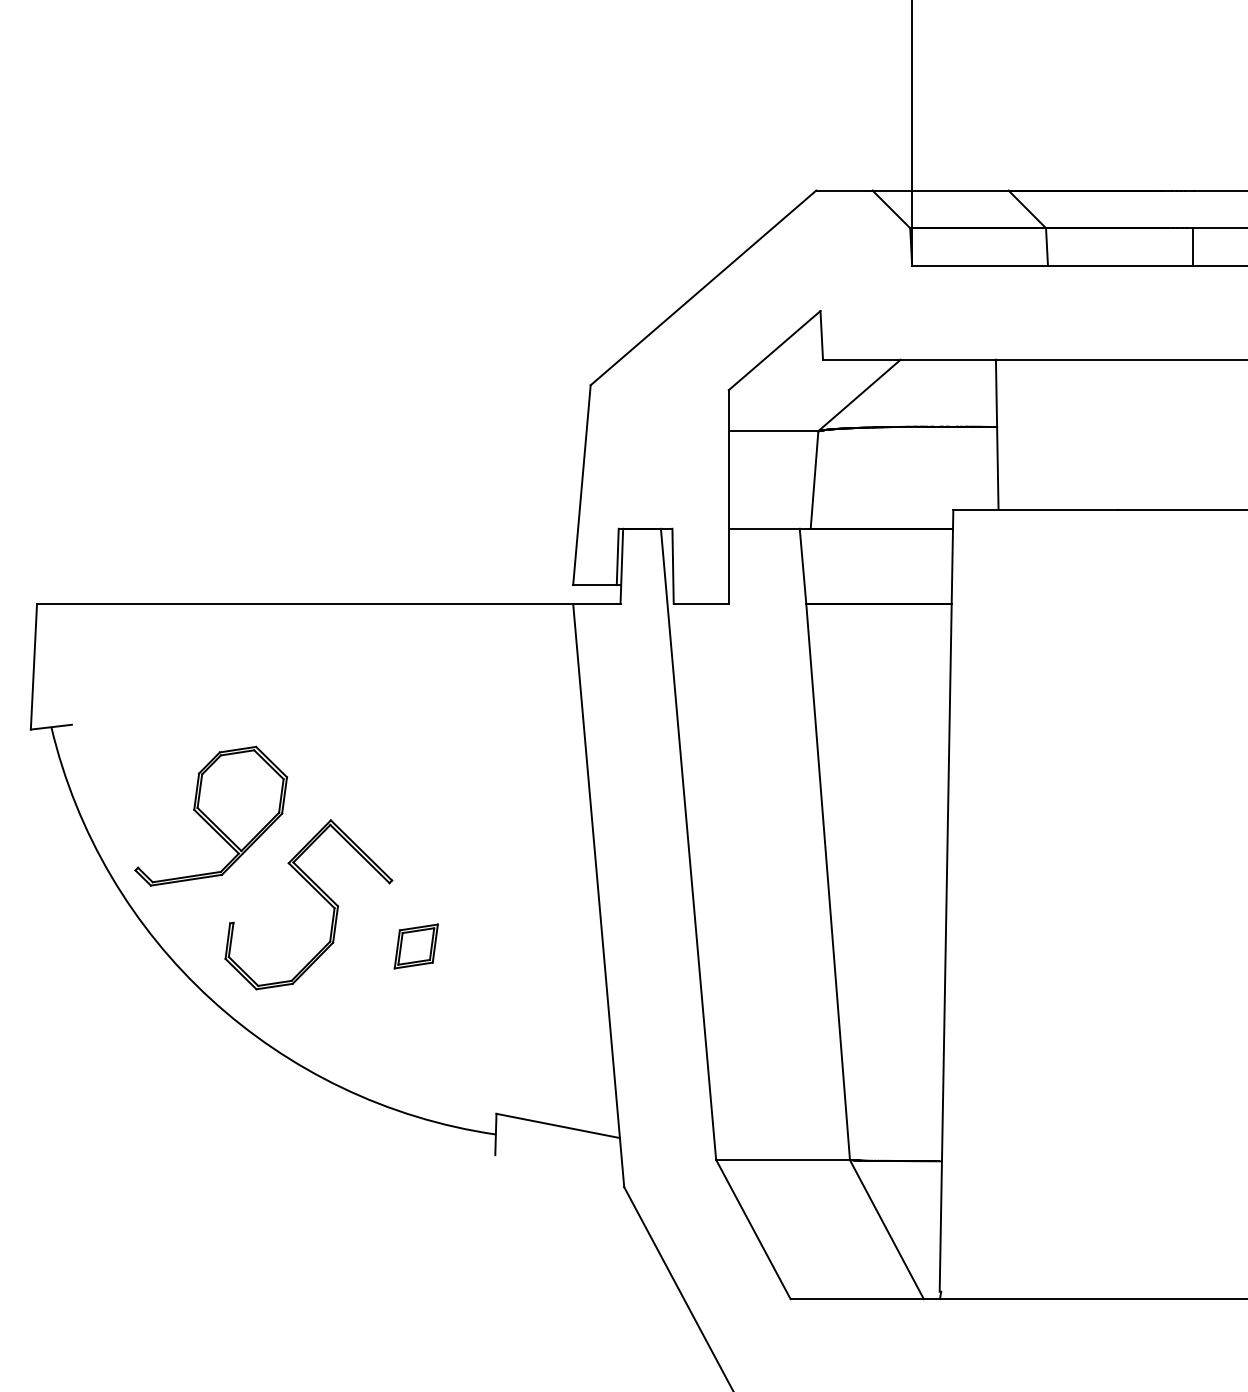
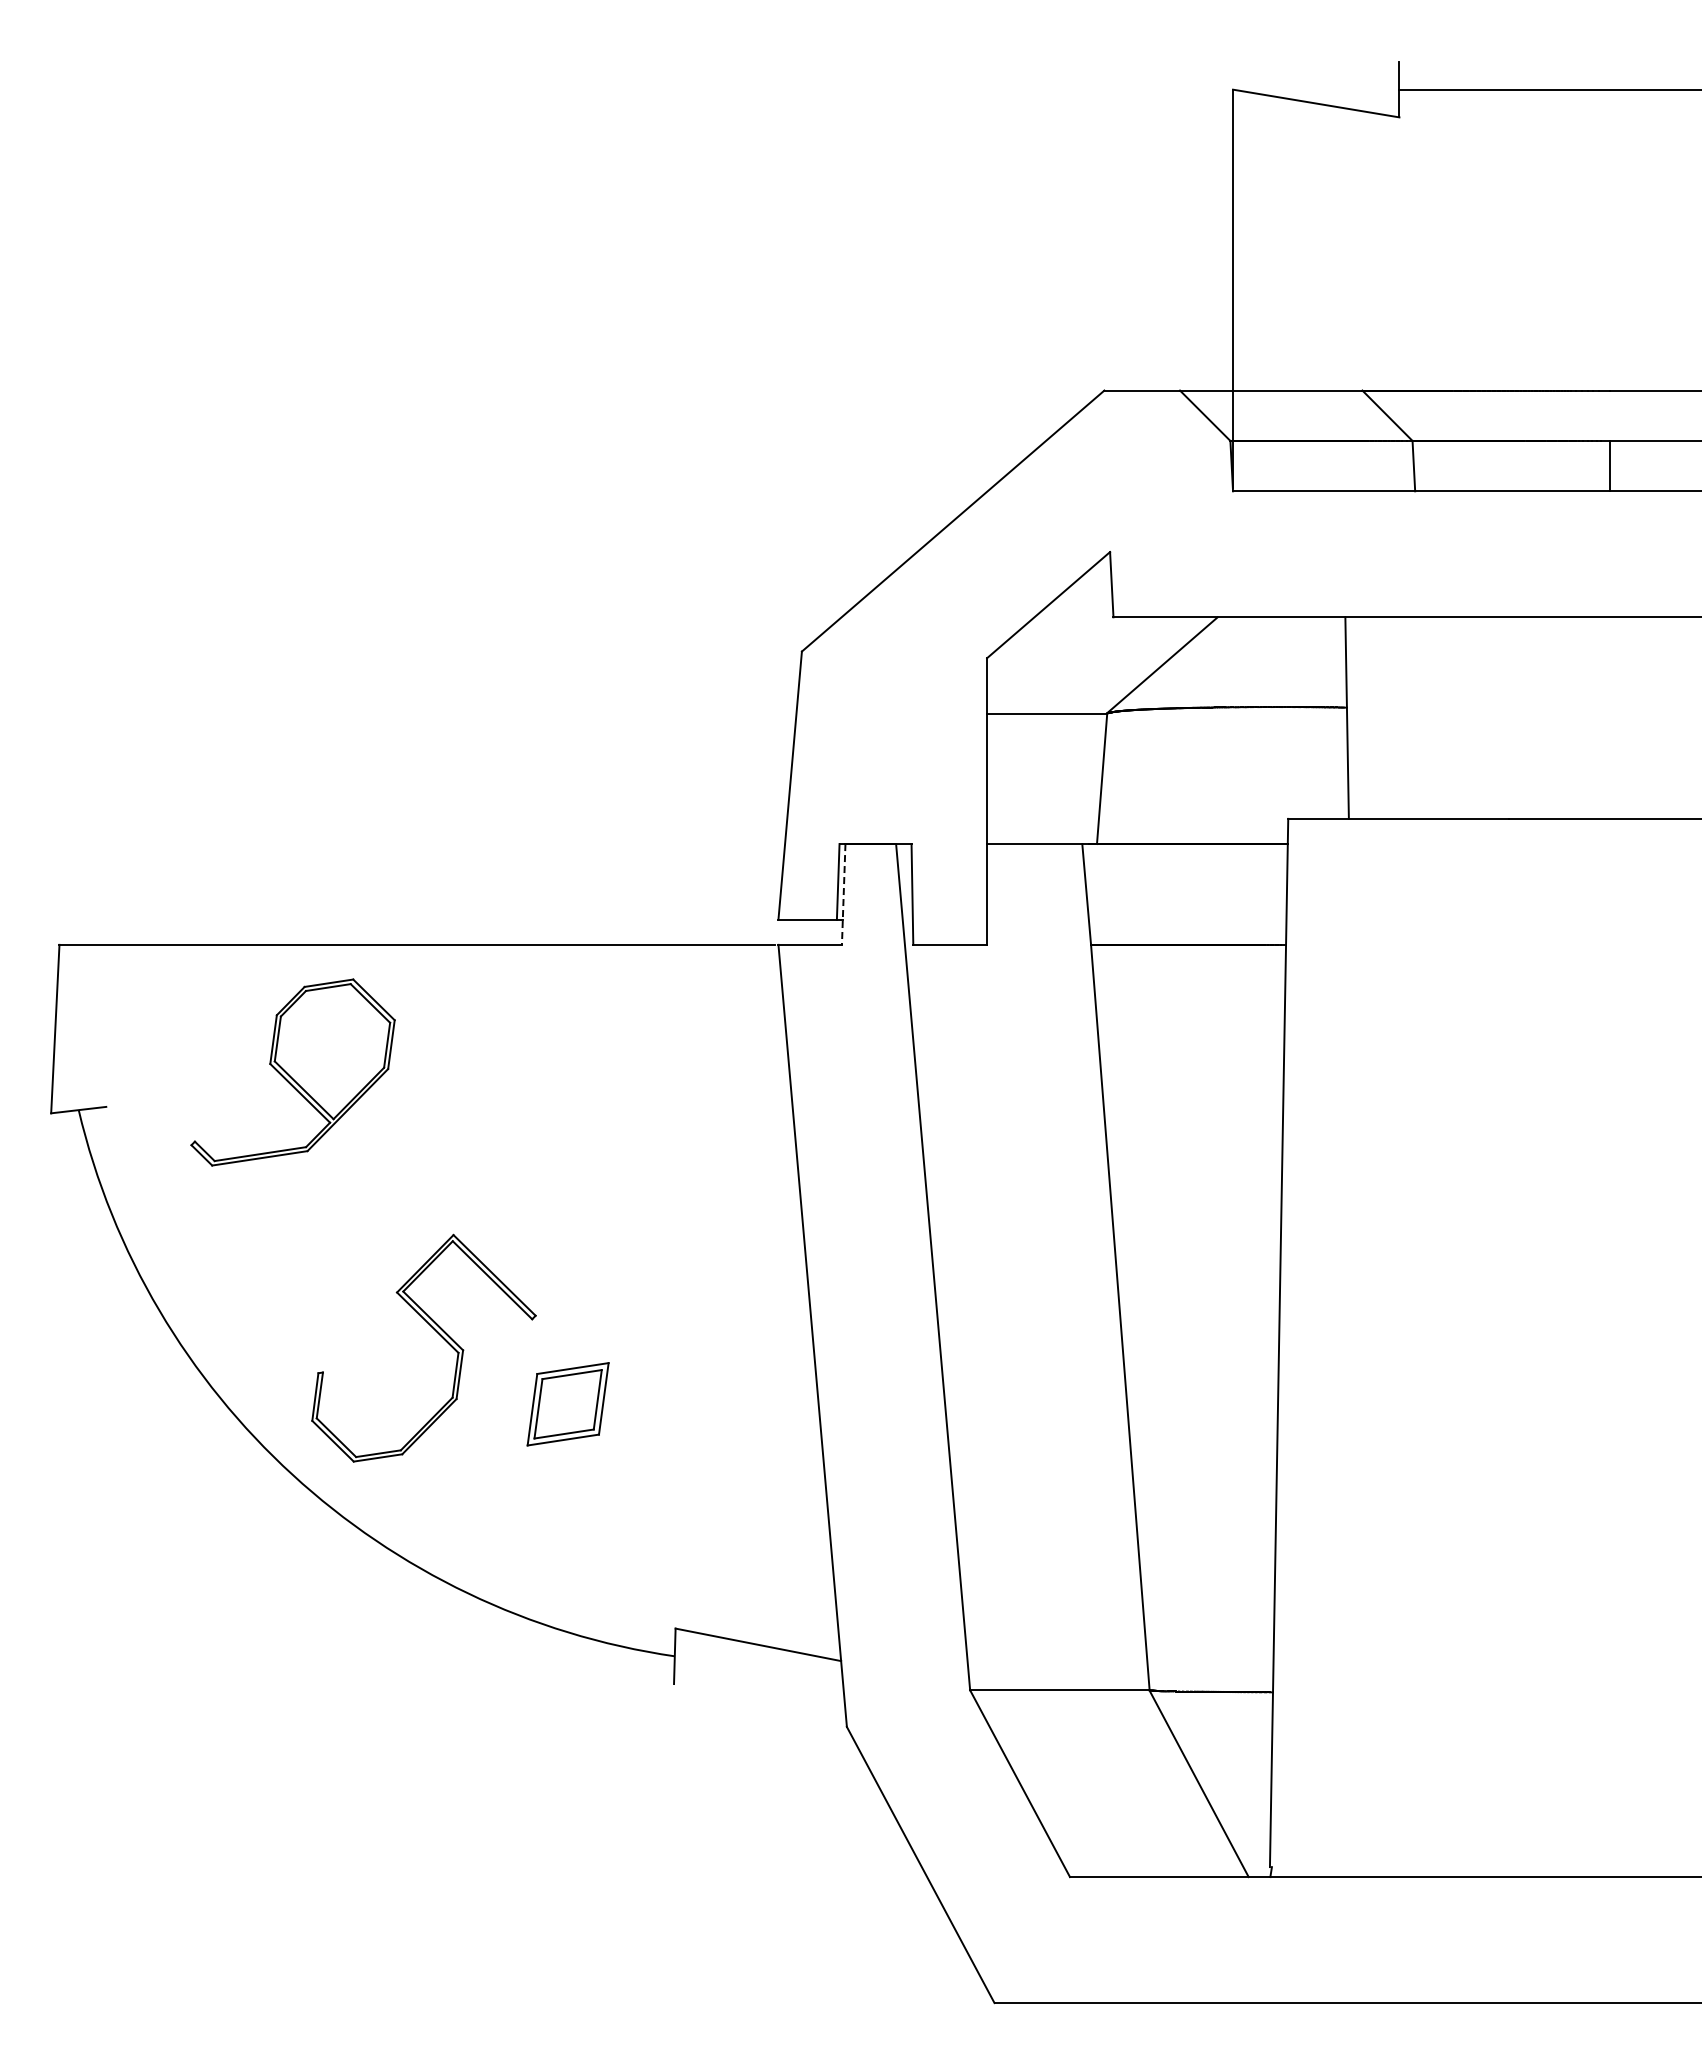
line: (621, 566) -> (843, 894), solid -> dashed
part: (210, 816) -> (292, 1072), moved
part: (415, 945) -> (567, 1403), size x1.4

